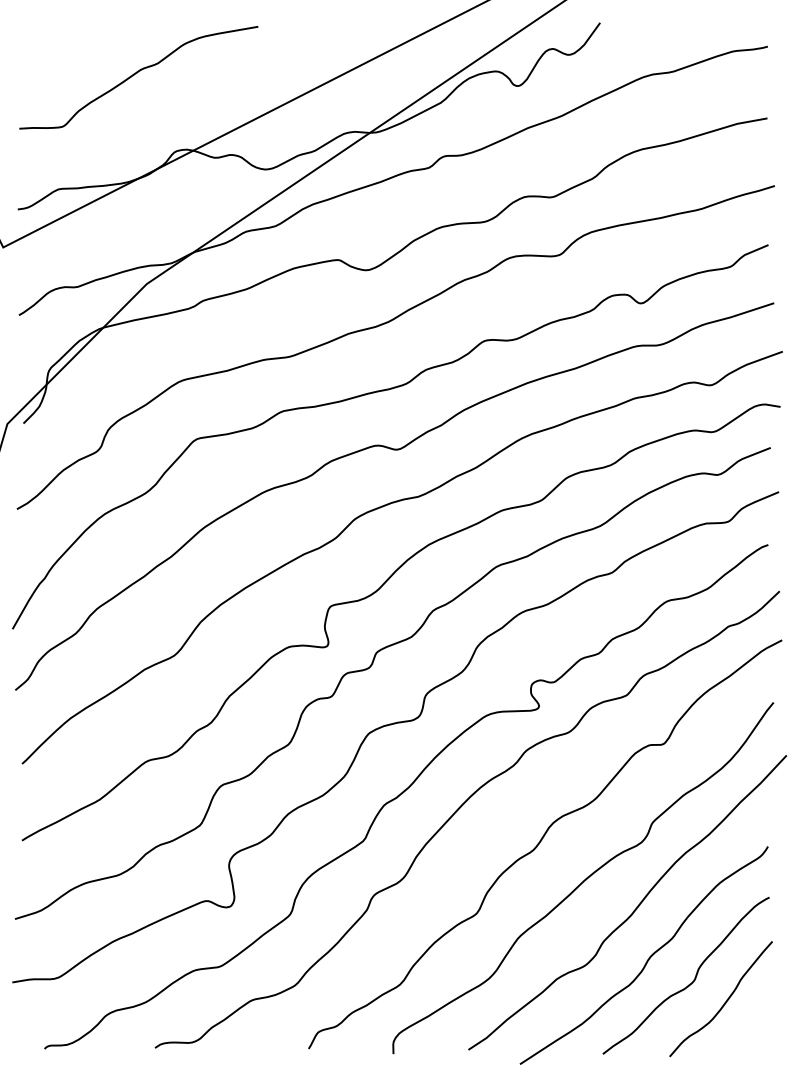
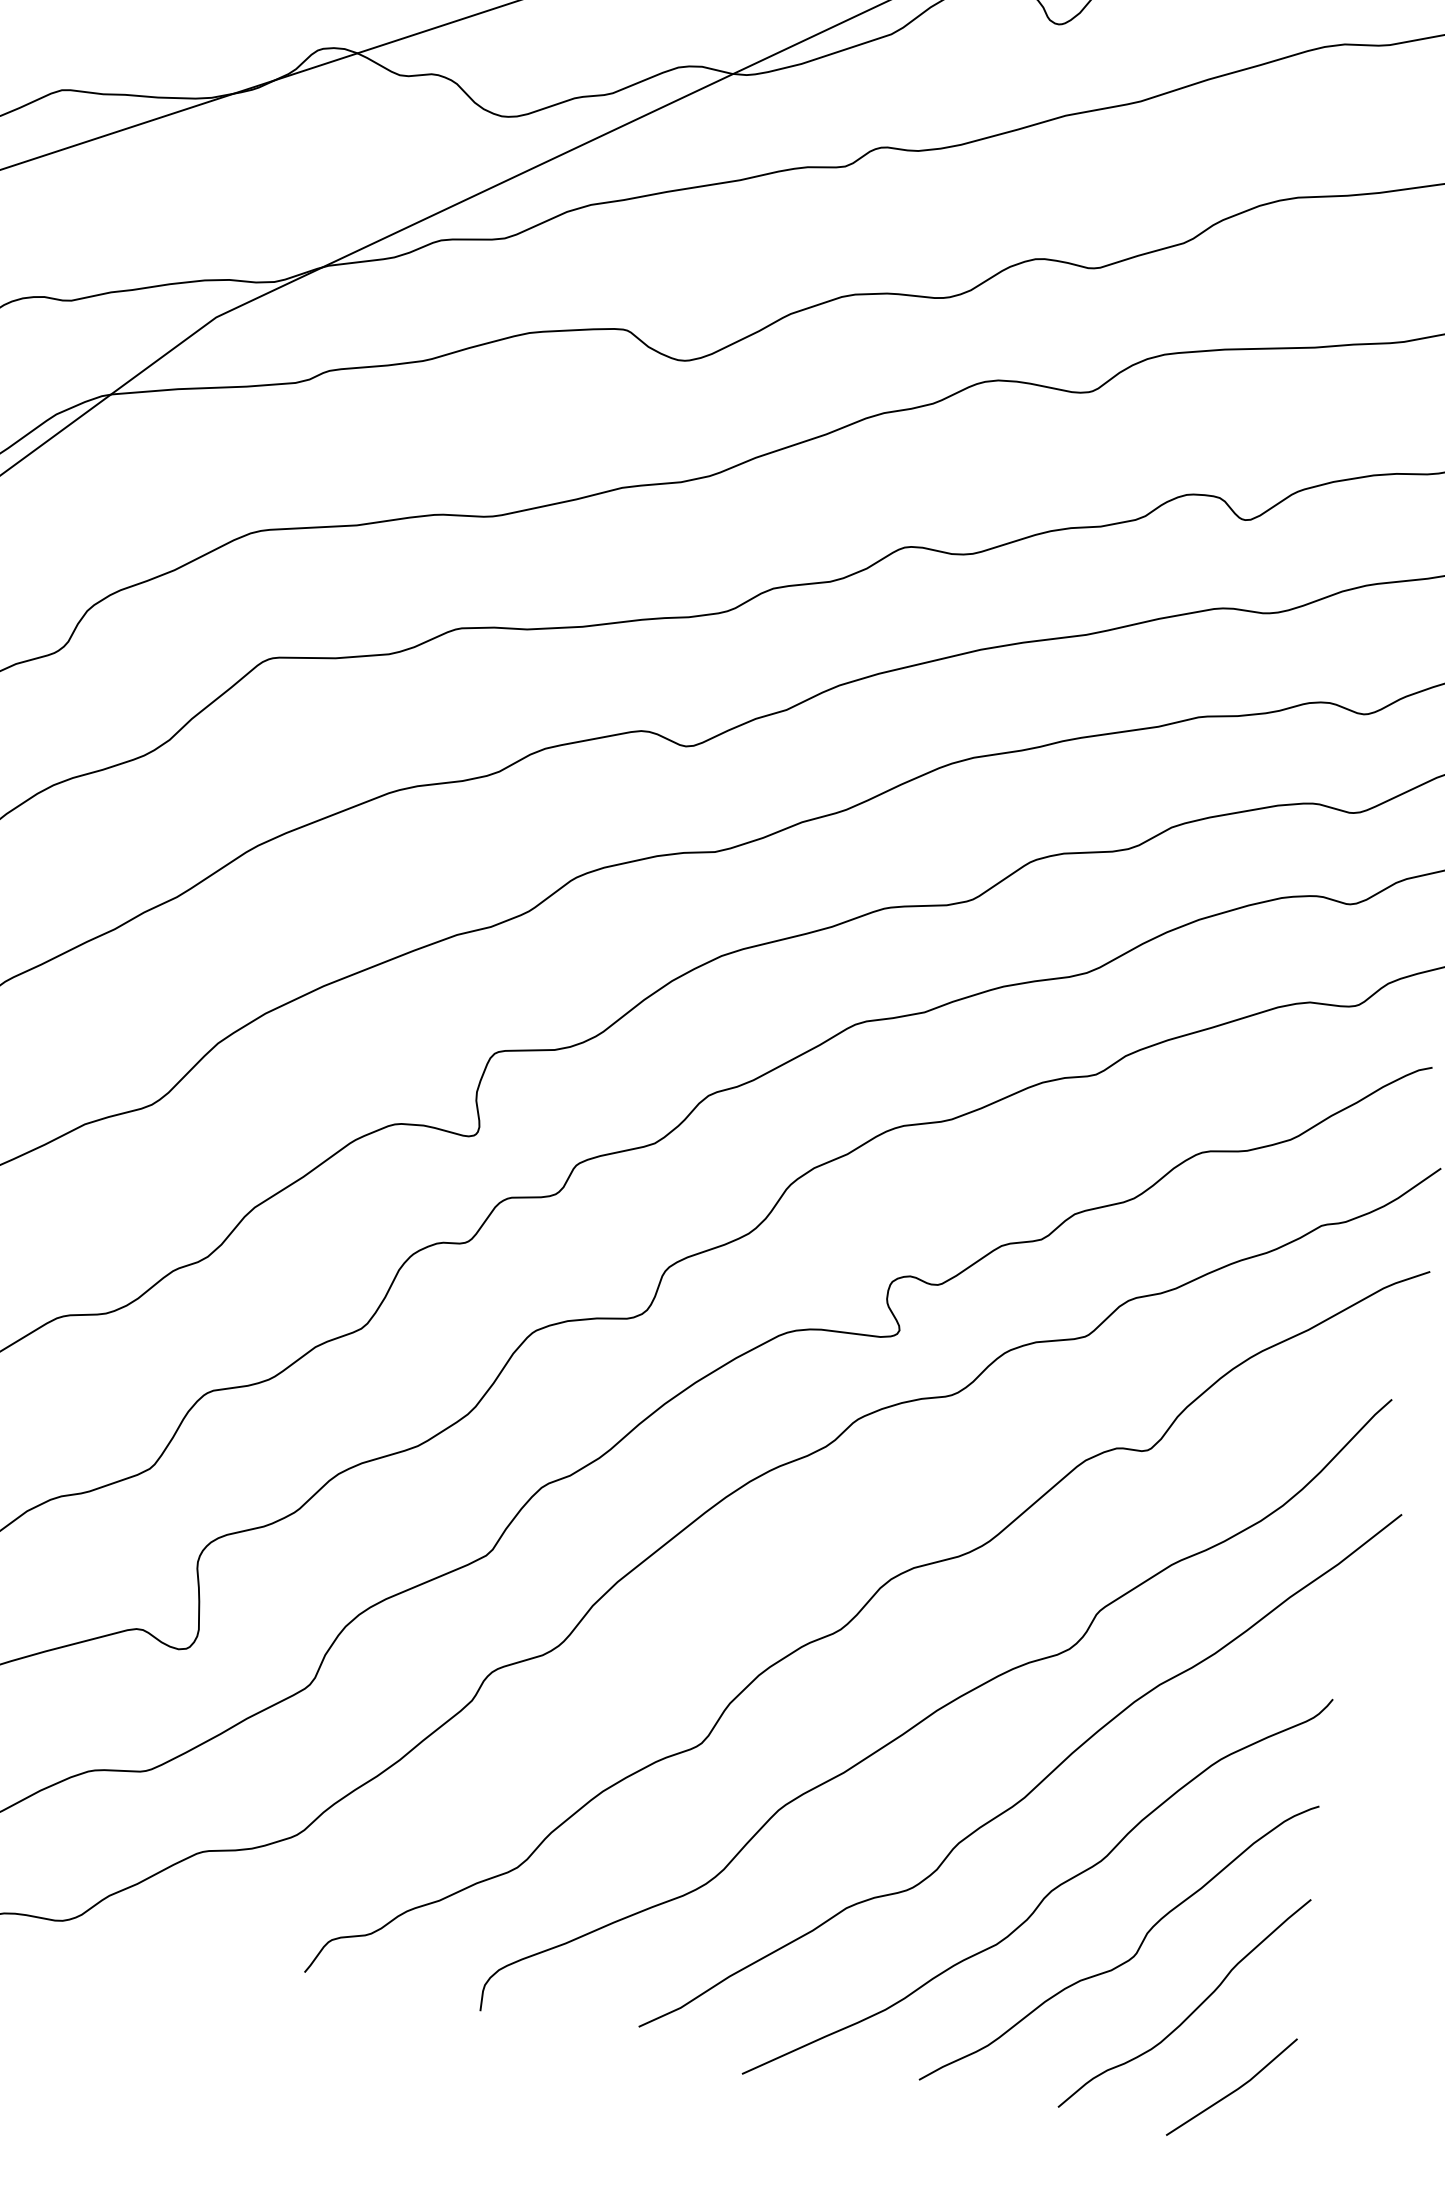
line: (750, 1035) -> (1234, 2089), added

